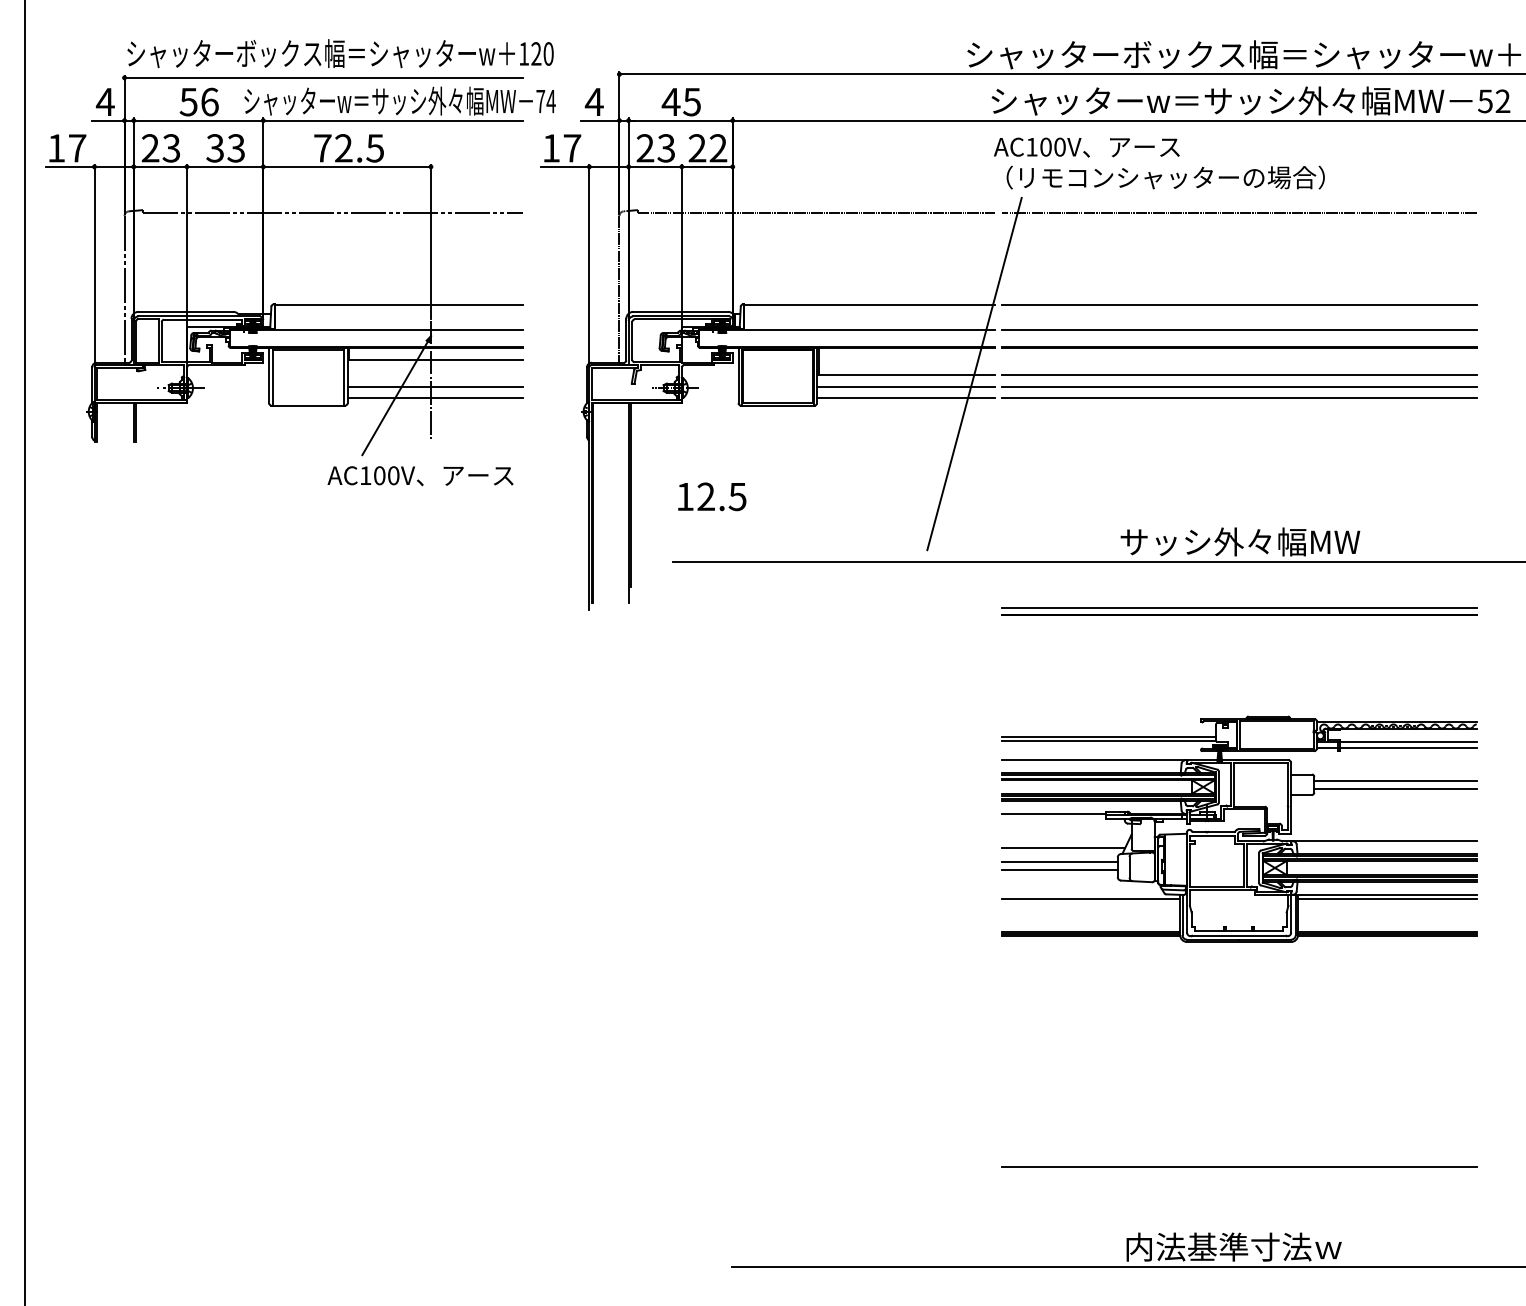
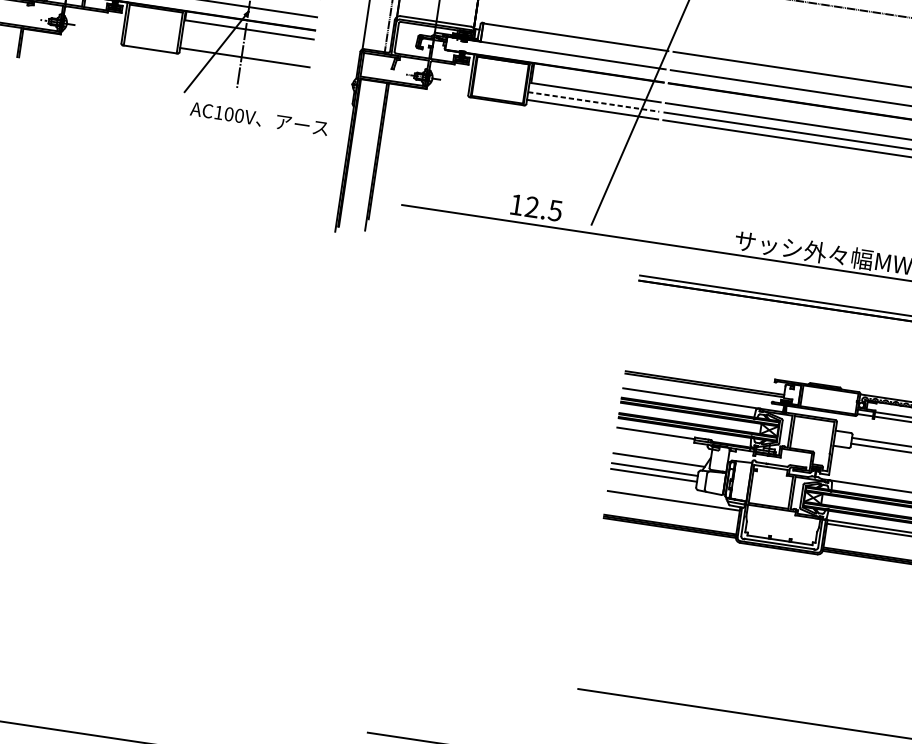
line: (434, 387) -> (245, 50), removed
line: (905, 387) -> (593, 102), solid -> dashed
text: (420, 476) -> (259, 119), moved
text: (712, 496) -> (536, 207), moved

